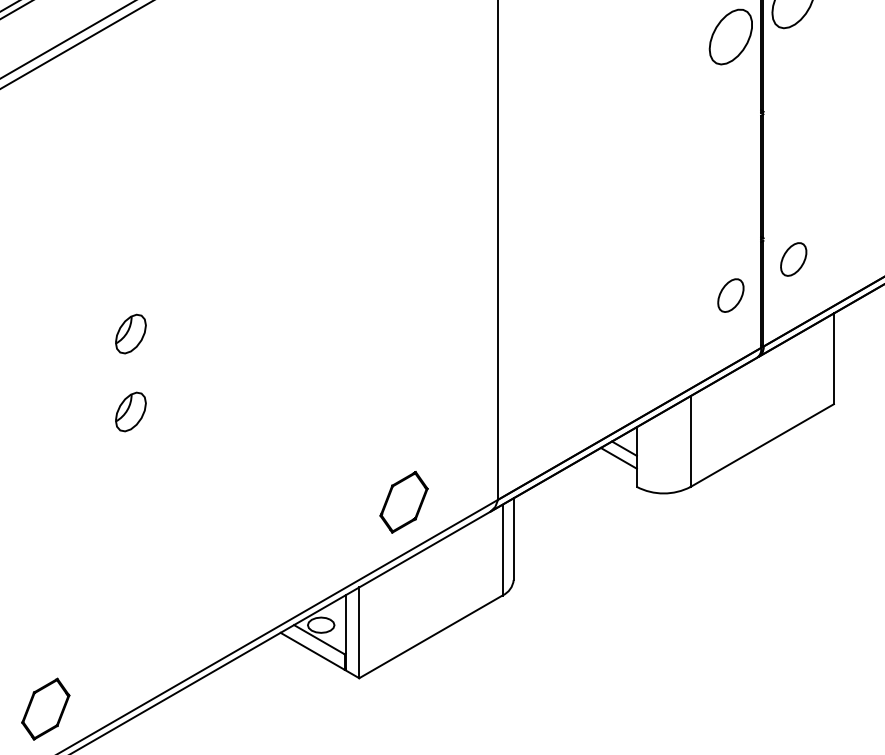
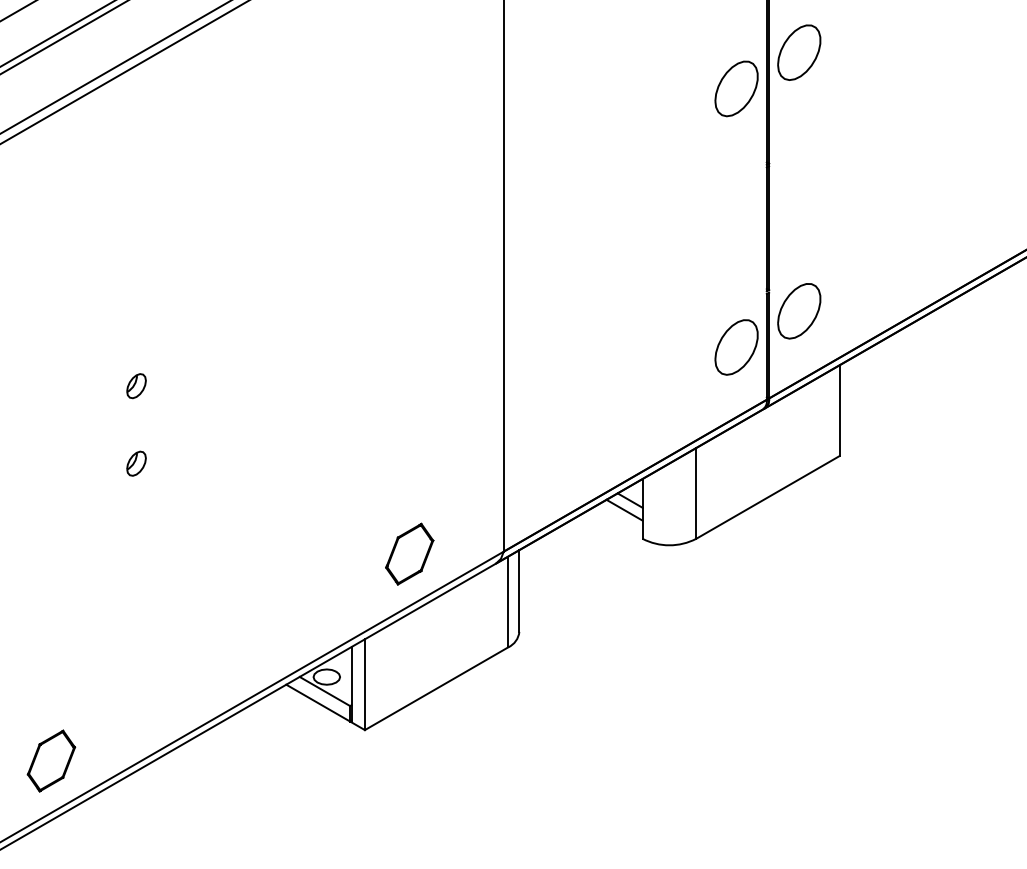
part: (793, 259) -> (799, 311), size x1.67
part: (730, 295) -> (736, 347), size x1.67
part: (130, 334) -> (136, 386), size x0.62
part: (130, 411) -> (136, 463), size x0.62

